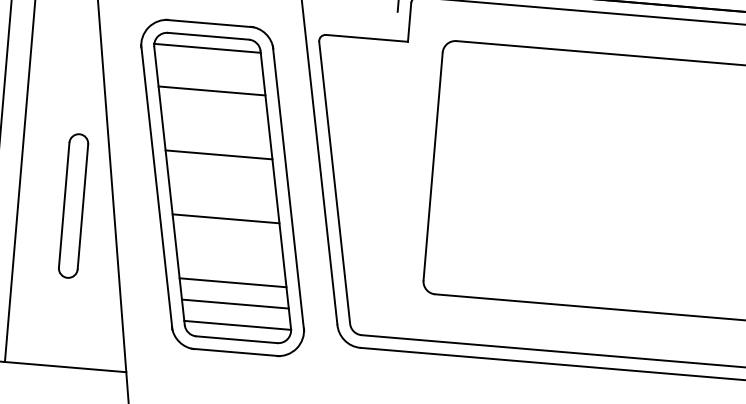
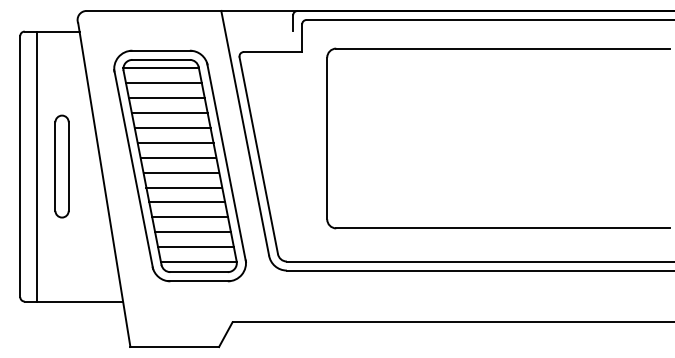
line: (209, 69) -> (163, 83), added
line: (213, 112) -> (169, 113), added
line: (216, 134) -> (172, 128), added
line: (221, 175) -> (178, 157), added
line: (223, 197) -> (181, 172), added
part: (72, 205) -> (61, 166), moved
line: (228, 240) -> (187, 202), added
line: (231, 261) -> (190, 217), added

